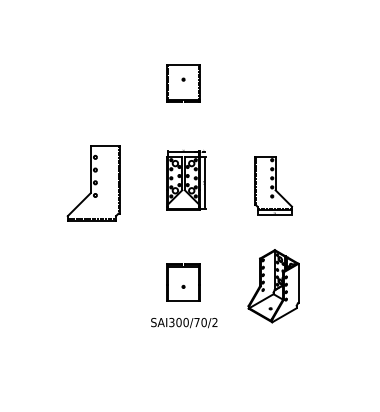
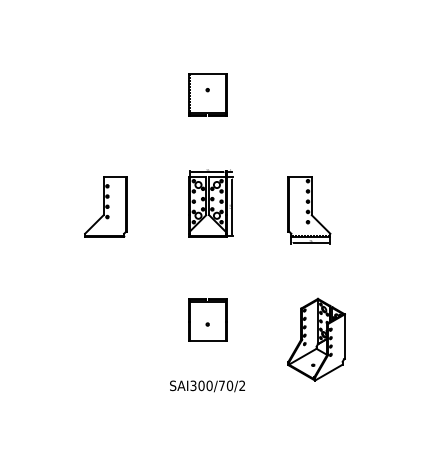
part: (93, 182) -> (105, 206), size x0.71
part: (273, 286) -> (316, 339), moved
text: (184, 323) -> (207, 386), moved

